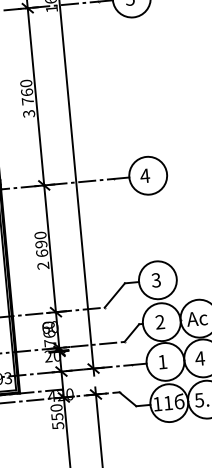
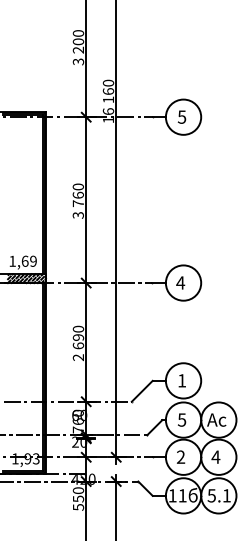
text: (155, 280) -> (181, 380), 3 -> 1
text: (160, 321) -> (182, 419), 2 -> 5
text: (162, 361) -> (180, 456), 1 -> 2

